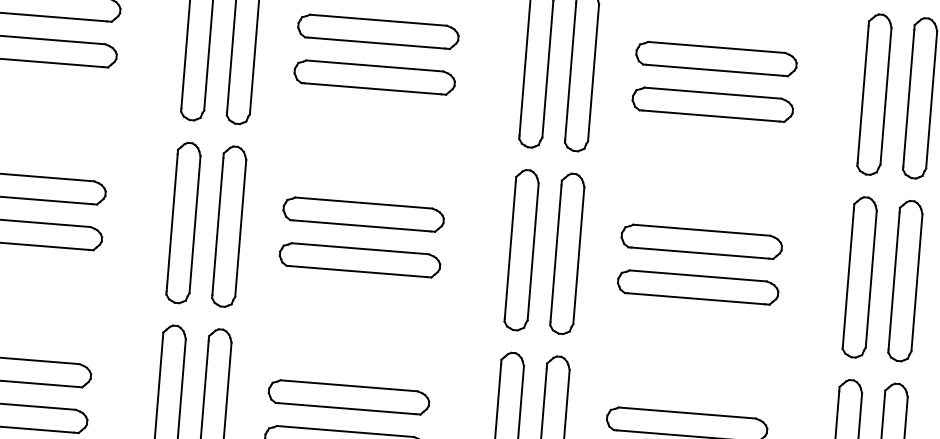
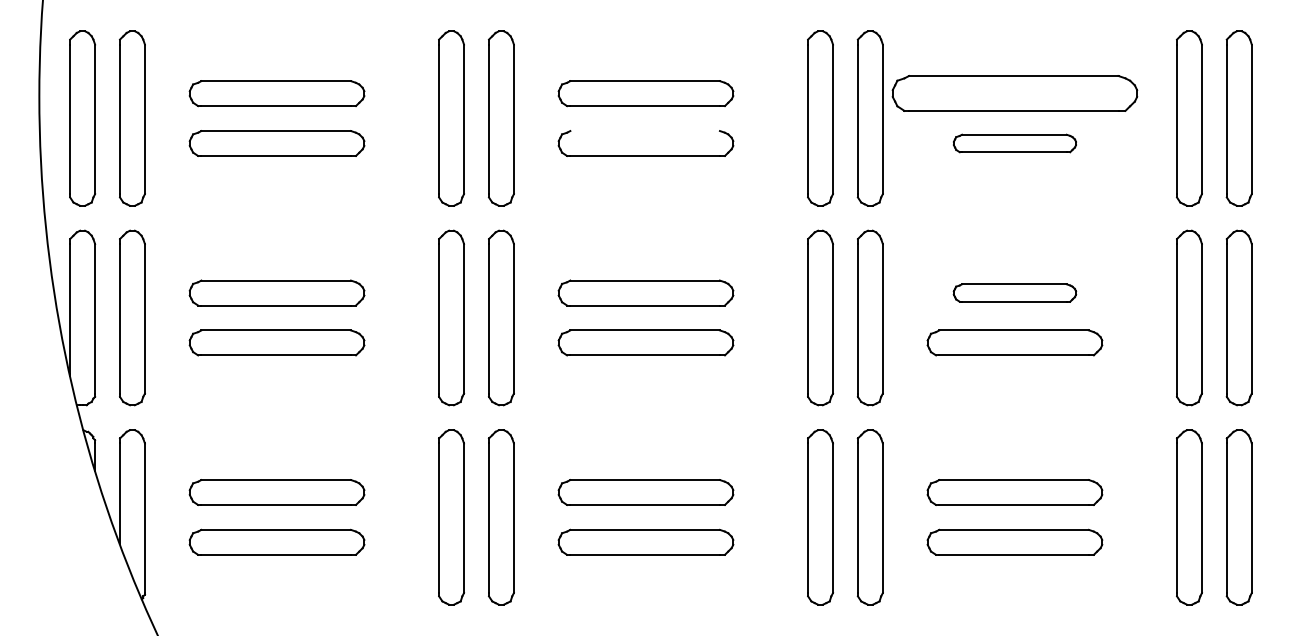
part: (716, 58) -> (1014, 93), size x1.4
line: (374, 66) -> (644, 131), removed
part: (712, 104) -> (1014, 143), size x0.7
part: (701, 241) -> (1014, 292), size x0.7

